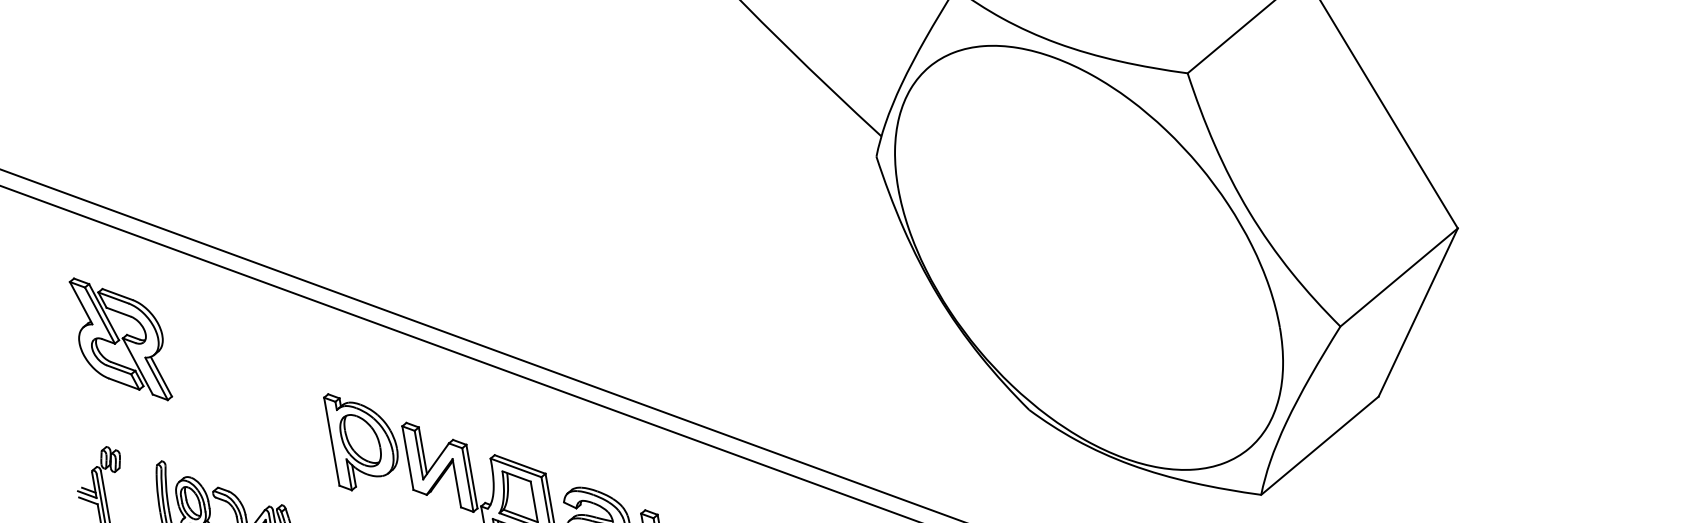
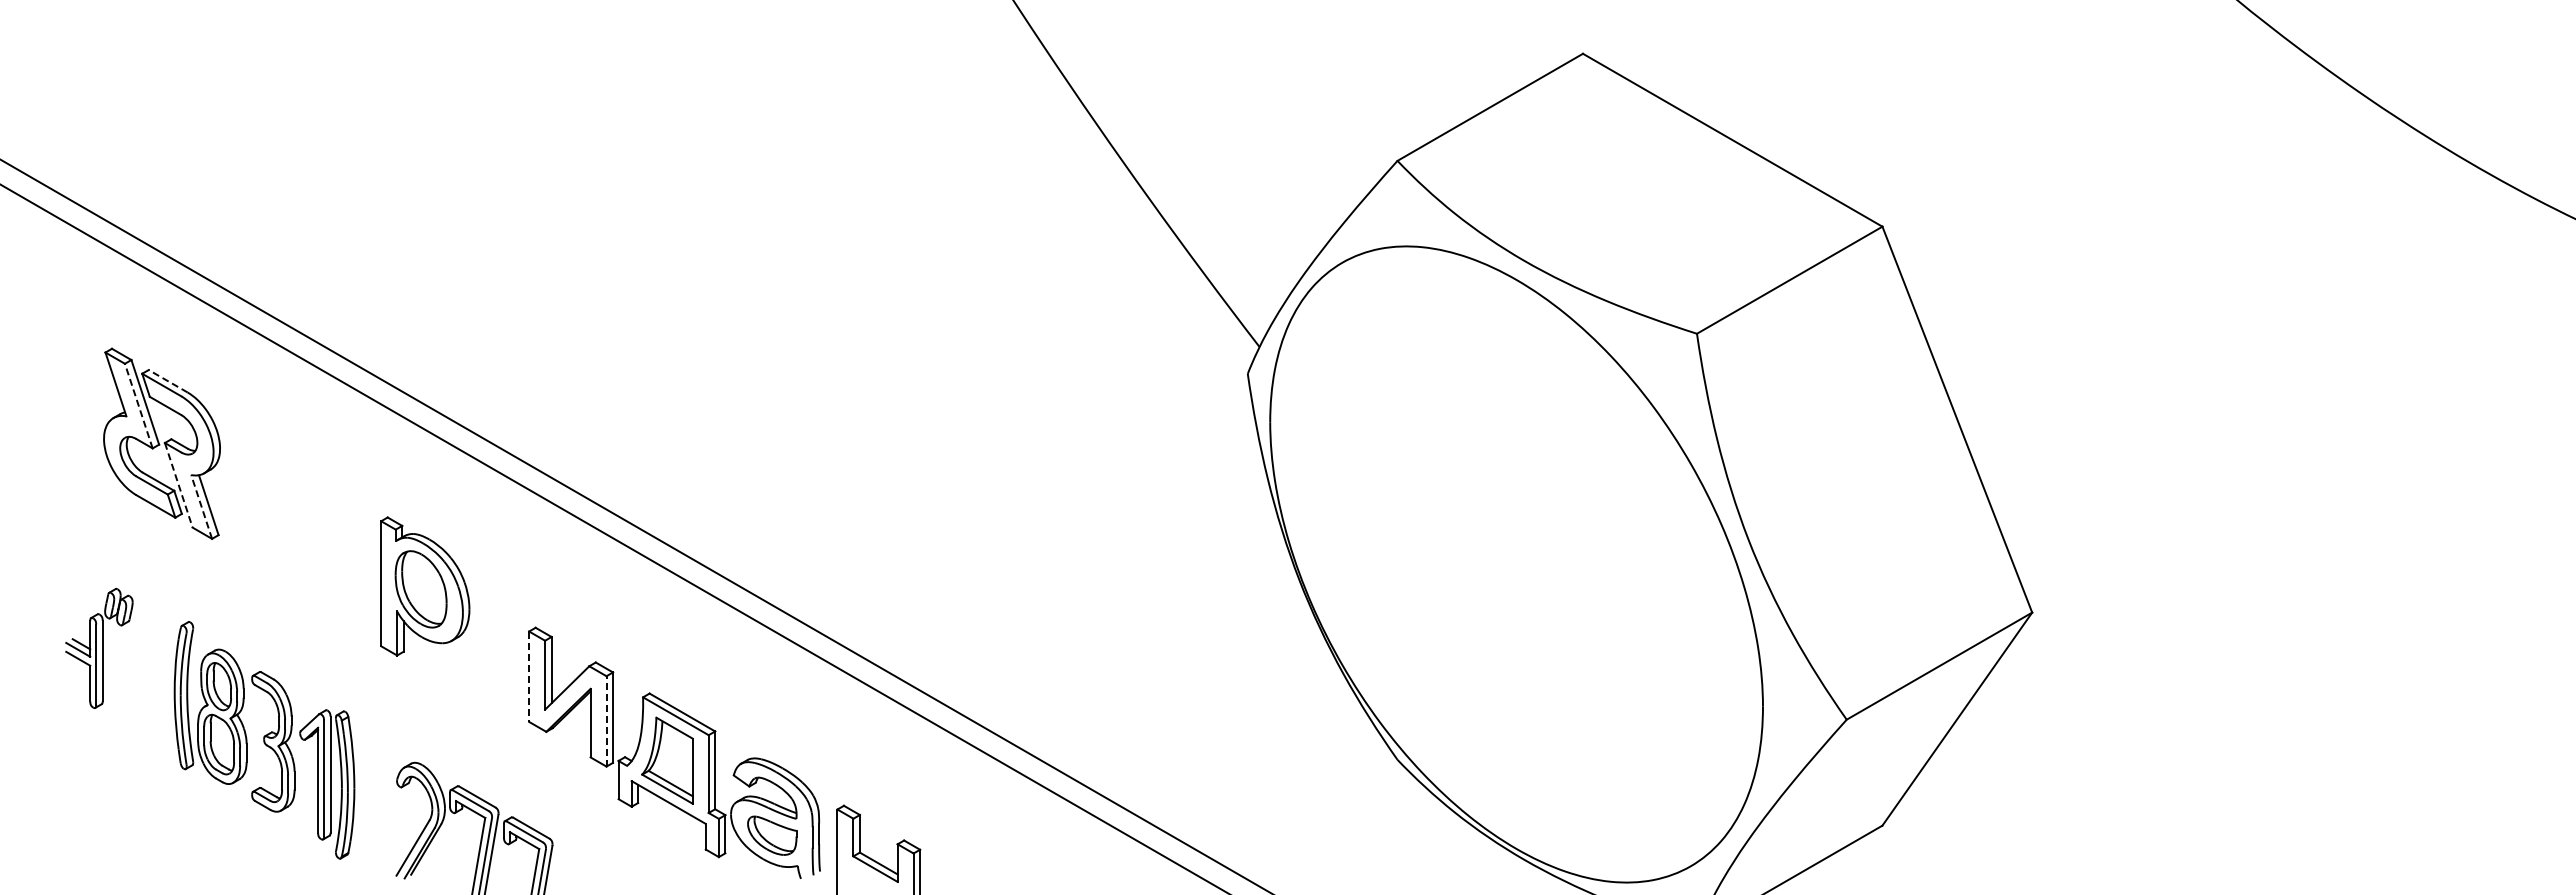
line: (117, 294) -> (167, 381), solid -> dashed
line: (99, 315) -> (138, 406), solid -> dashed
line: (137, 366) -> (178, 485), solid -> dashed
line: (156, 378) -> (201, 506), solid -> dashed
part: (363, 438) -> (425, 586), moved
line: (408, 458) -> (529, 677), solid -> dashed
line: (467, 479) -> (606, 720), solid -> dashed

